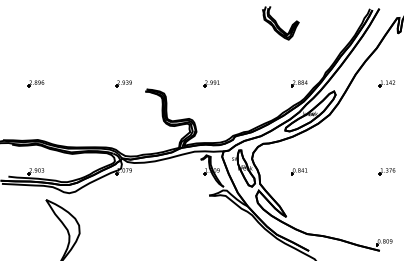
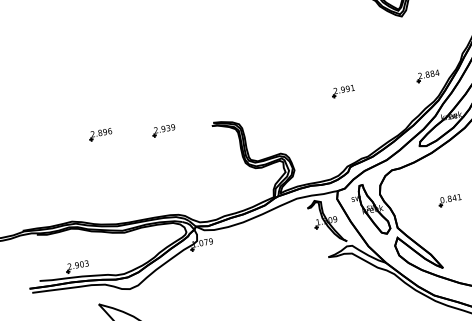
part: (35, 83) -> (99, 134), moved
part: (123, 83) -> (163, 130), moved
part: (211, 83) -> (343, 90), moved

